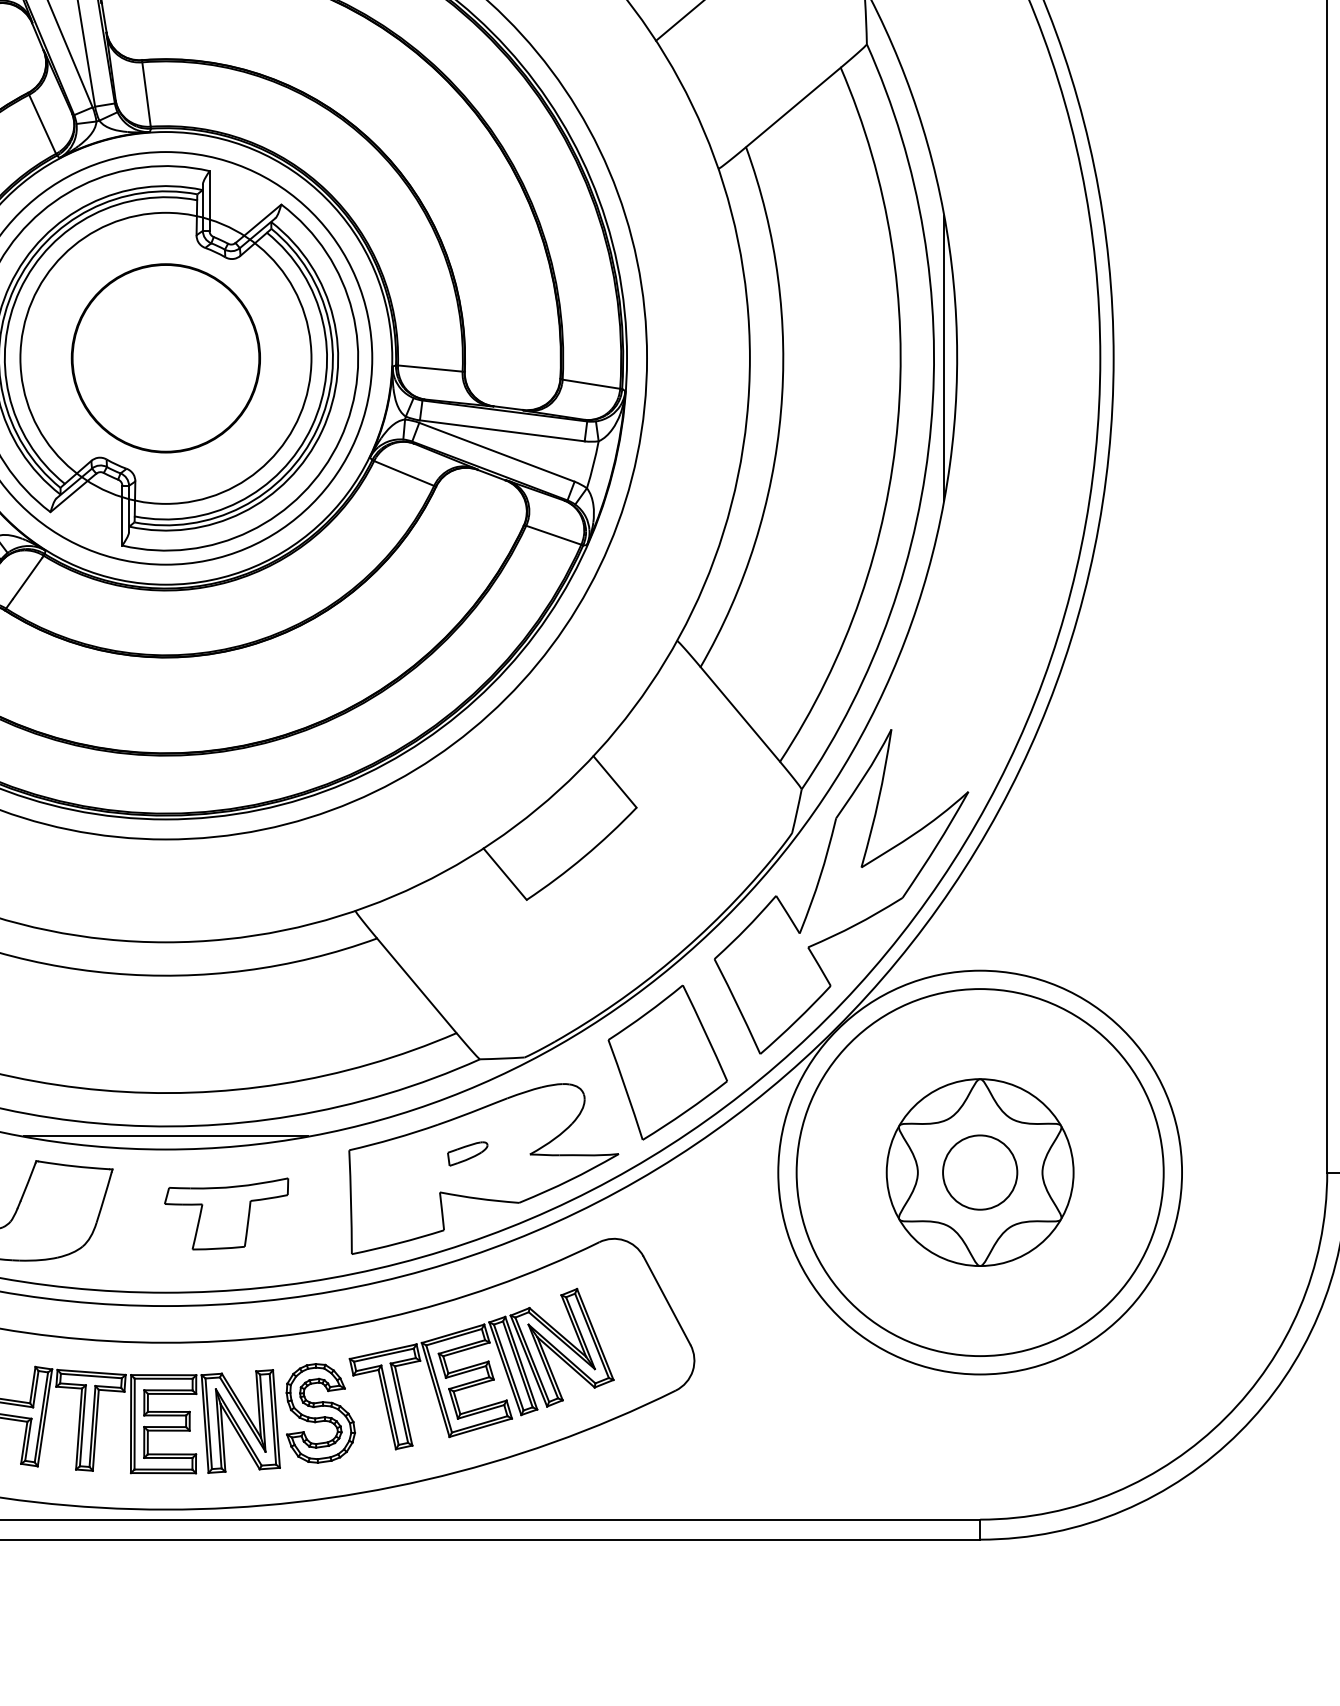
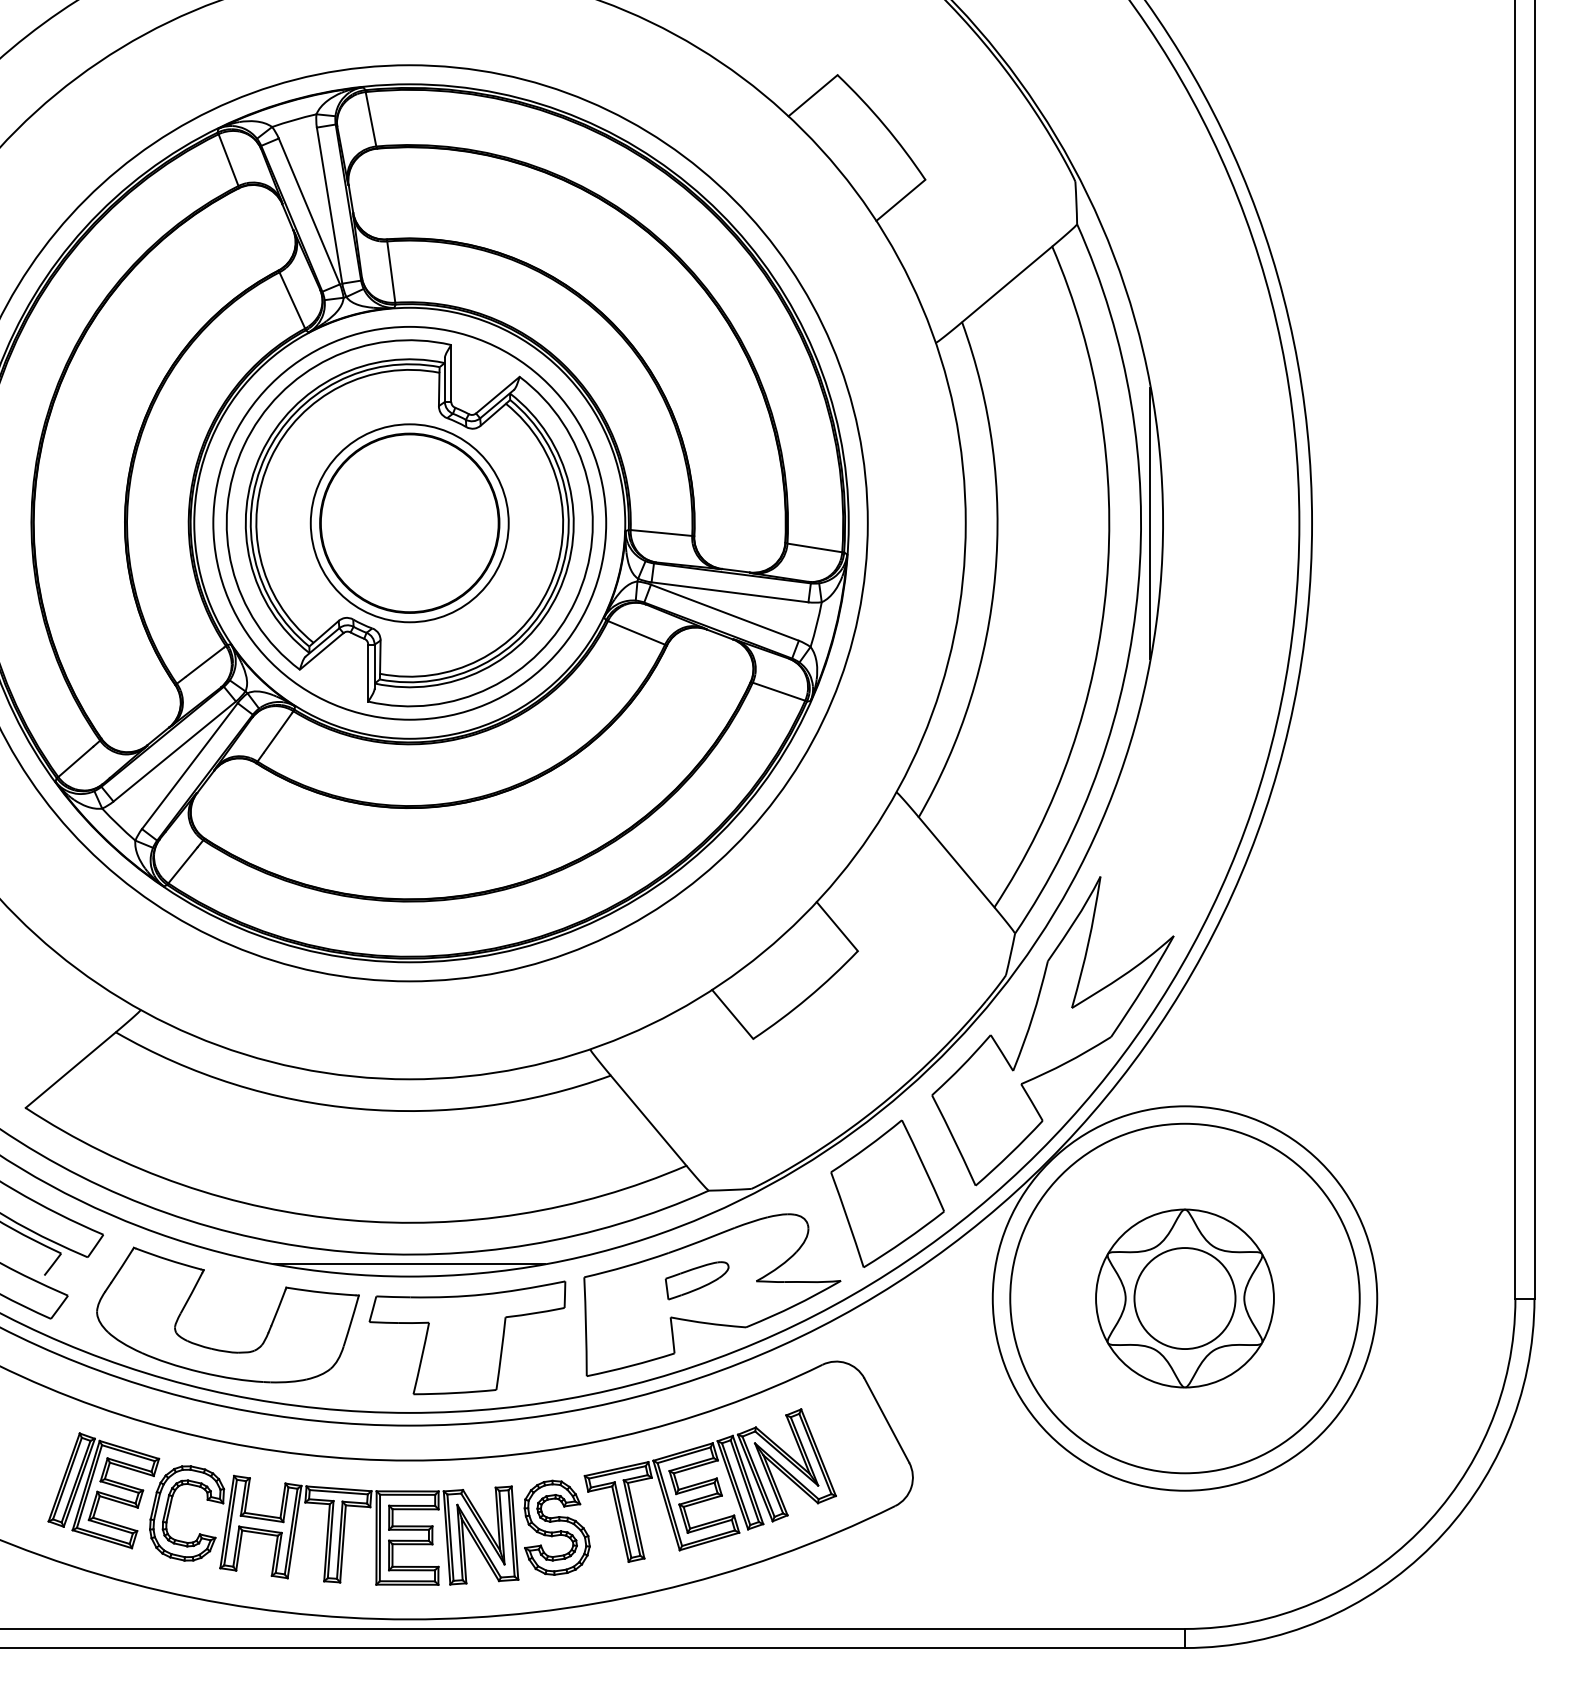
circle: (165, 358) -> (409, 523), size x0.71
part: (467, 1153) -> (696, 1280), size x1.67
circle: (979, 1172) -> (1184, 1298), size x1.43
part: (226, 1213) -> (467, 1337), size x1.67

